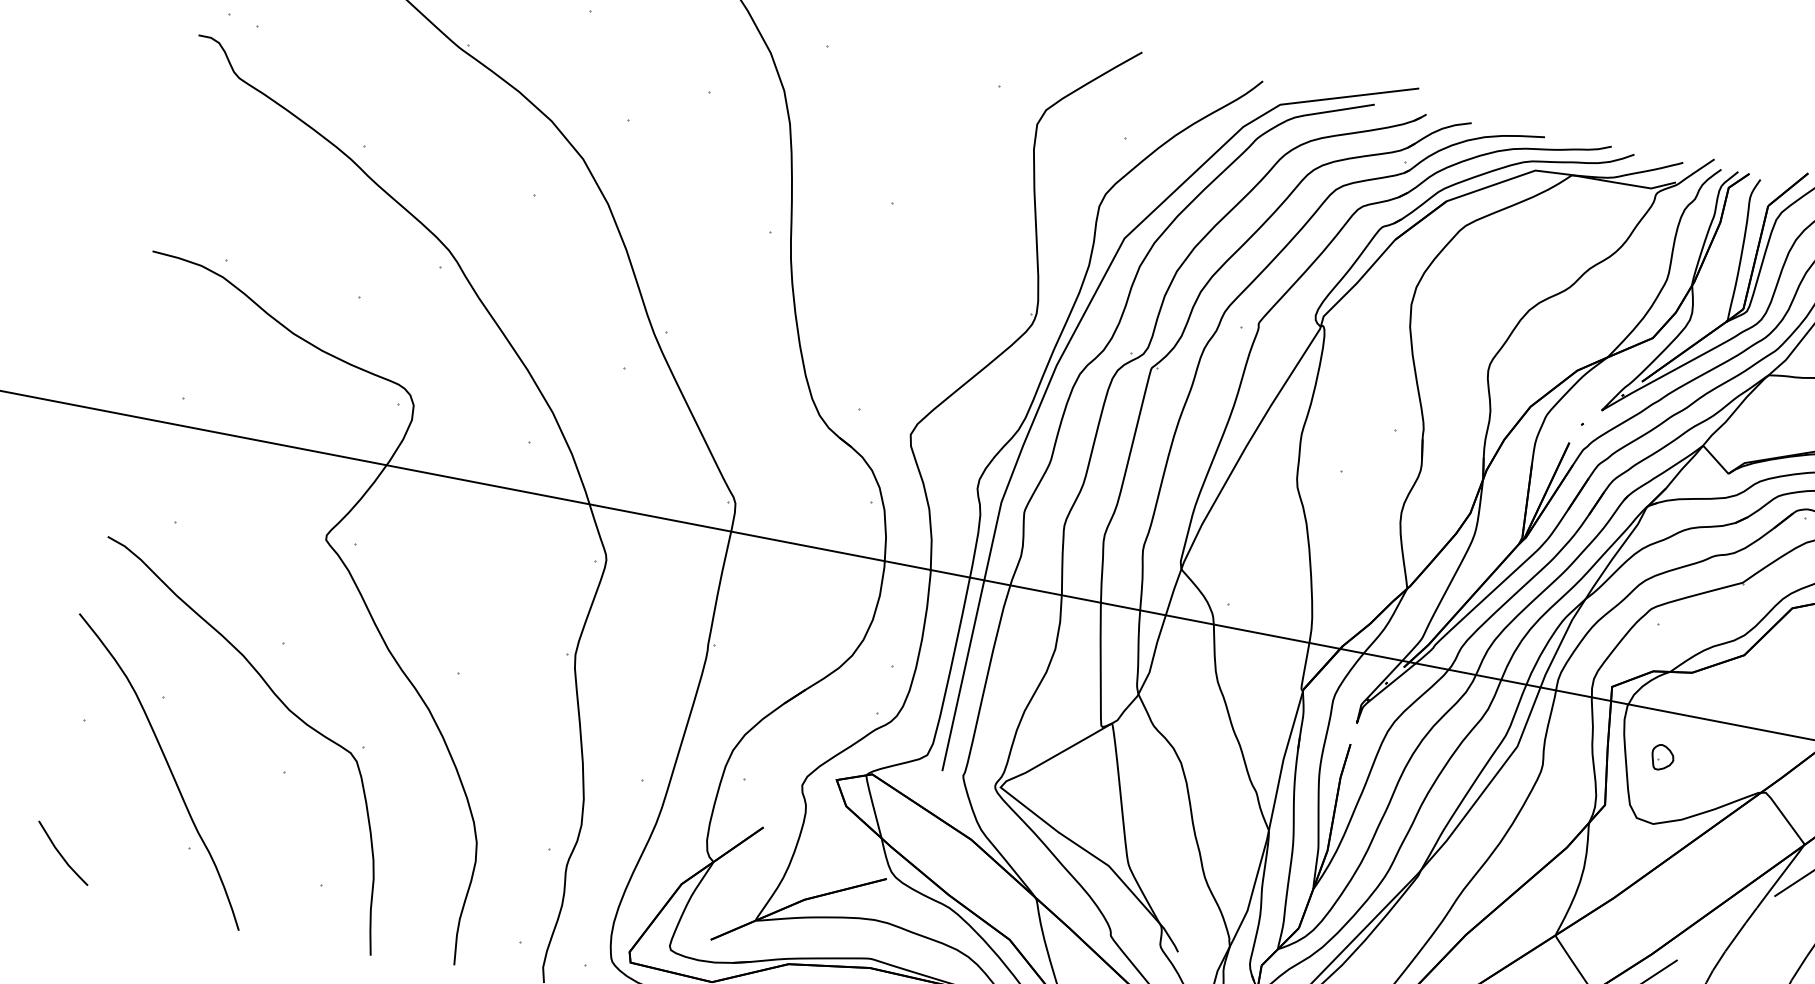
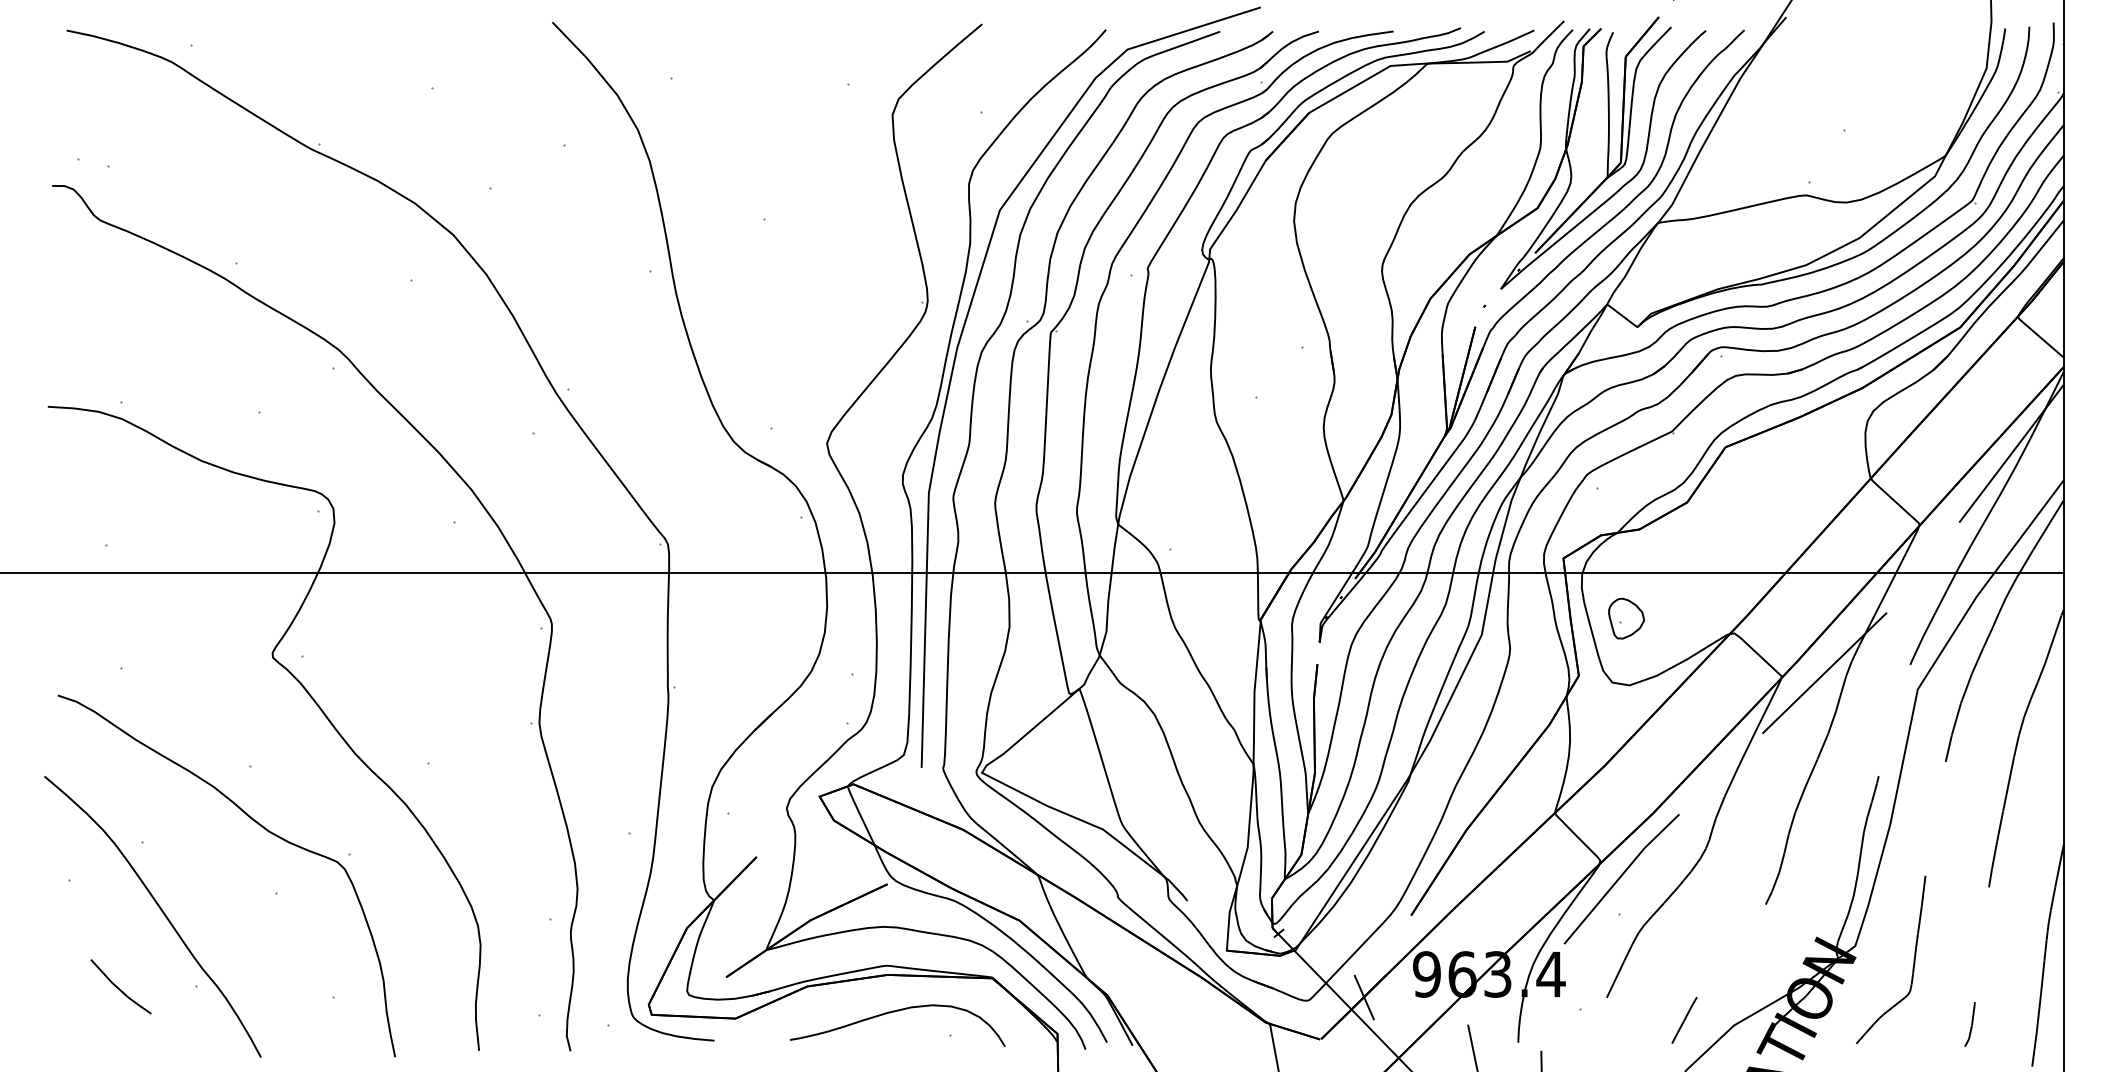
part: (1662, 757) -> (1626, 618), size x1.6
line: (60, 853) -> (118, 987), moved

